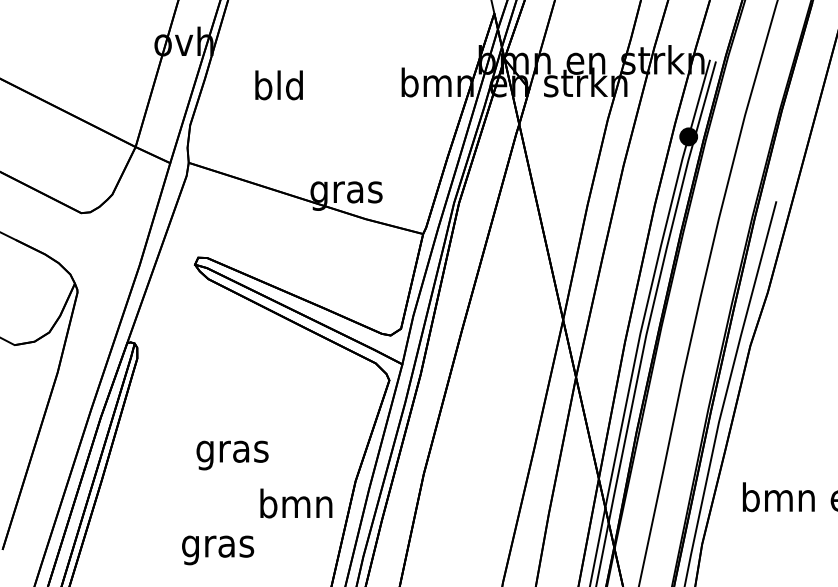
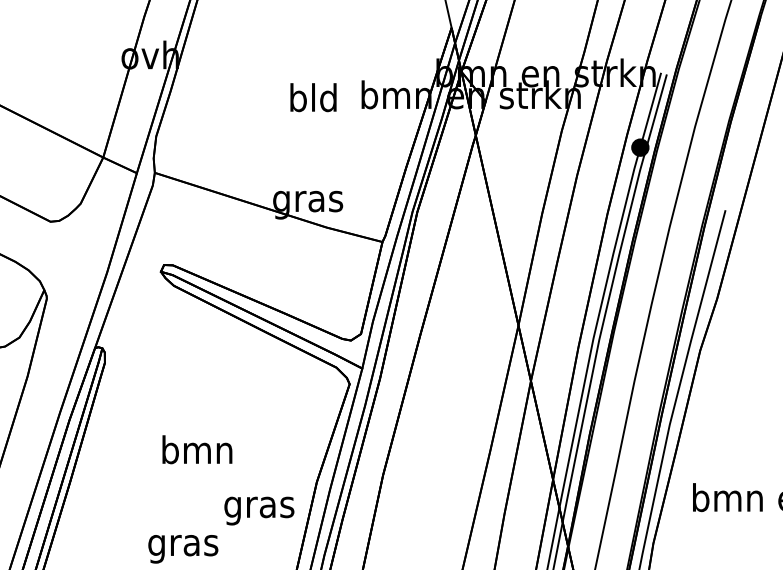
text: (278, 85) -> (312, 97), moved
text: (232, 451) -> (197, 453), gras -> bmn
text: (296, 506) -> (259, 506), bmn -> gras

